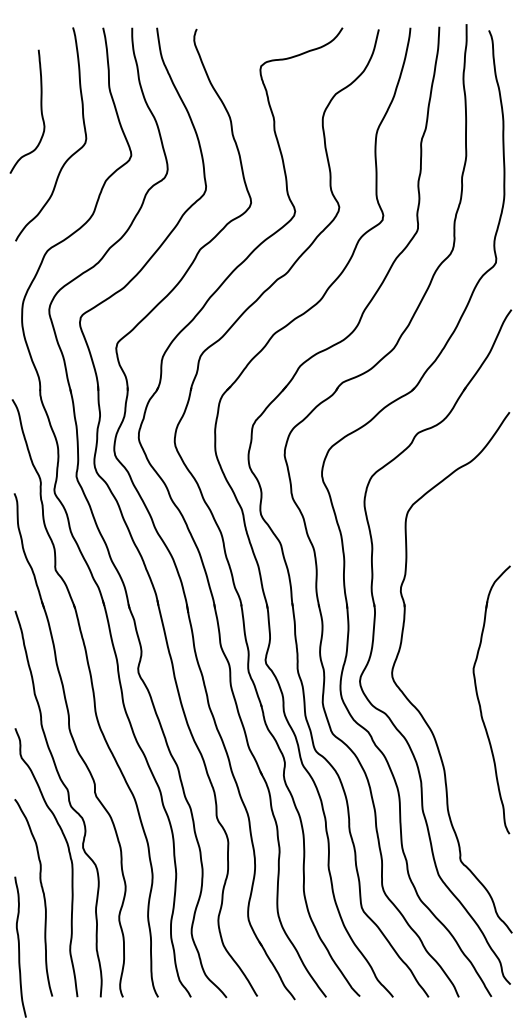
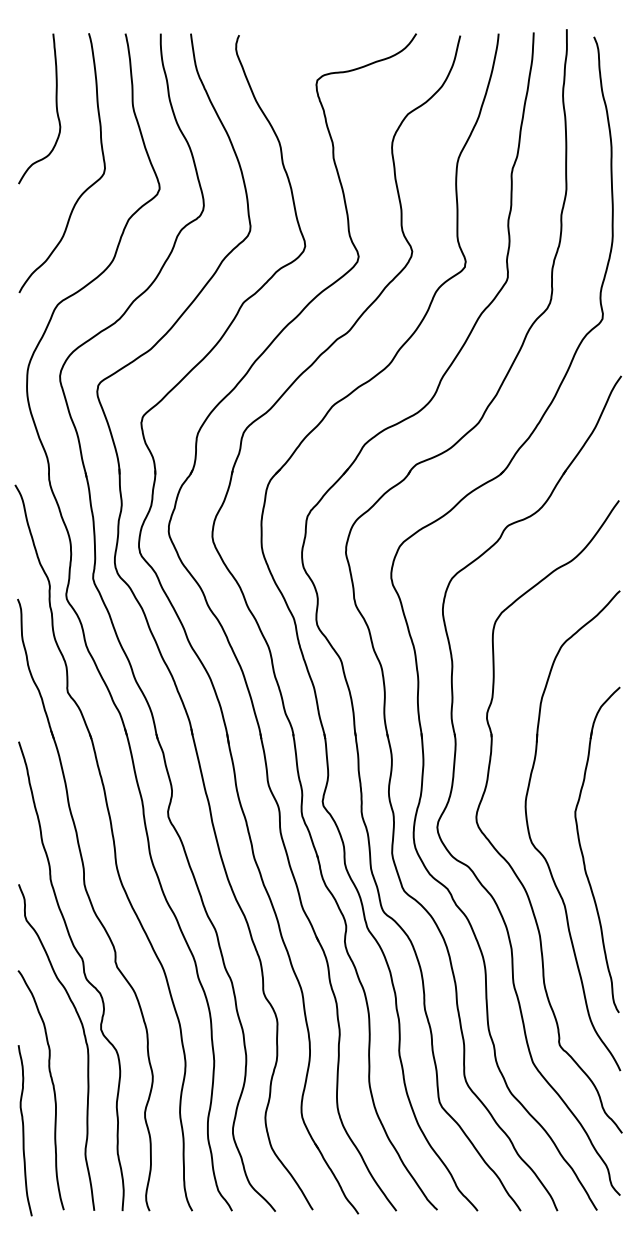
curve: (40, 111) -> (55, 108), moved
part: (446, 702) -> (542, 853), added
curve: (19, 946) -> (23, 1129), moved

